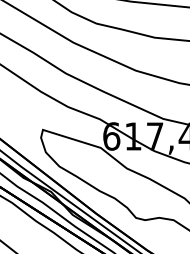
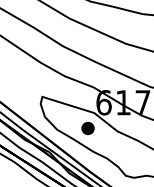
part: (93, 164) -> (87, 127), added

